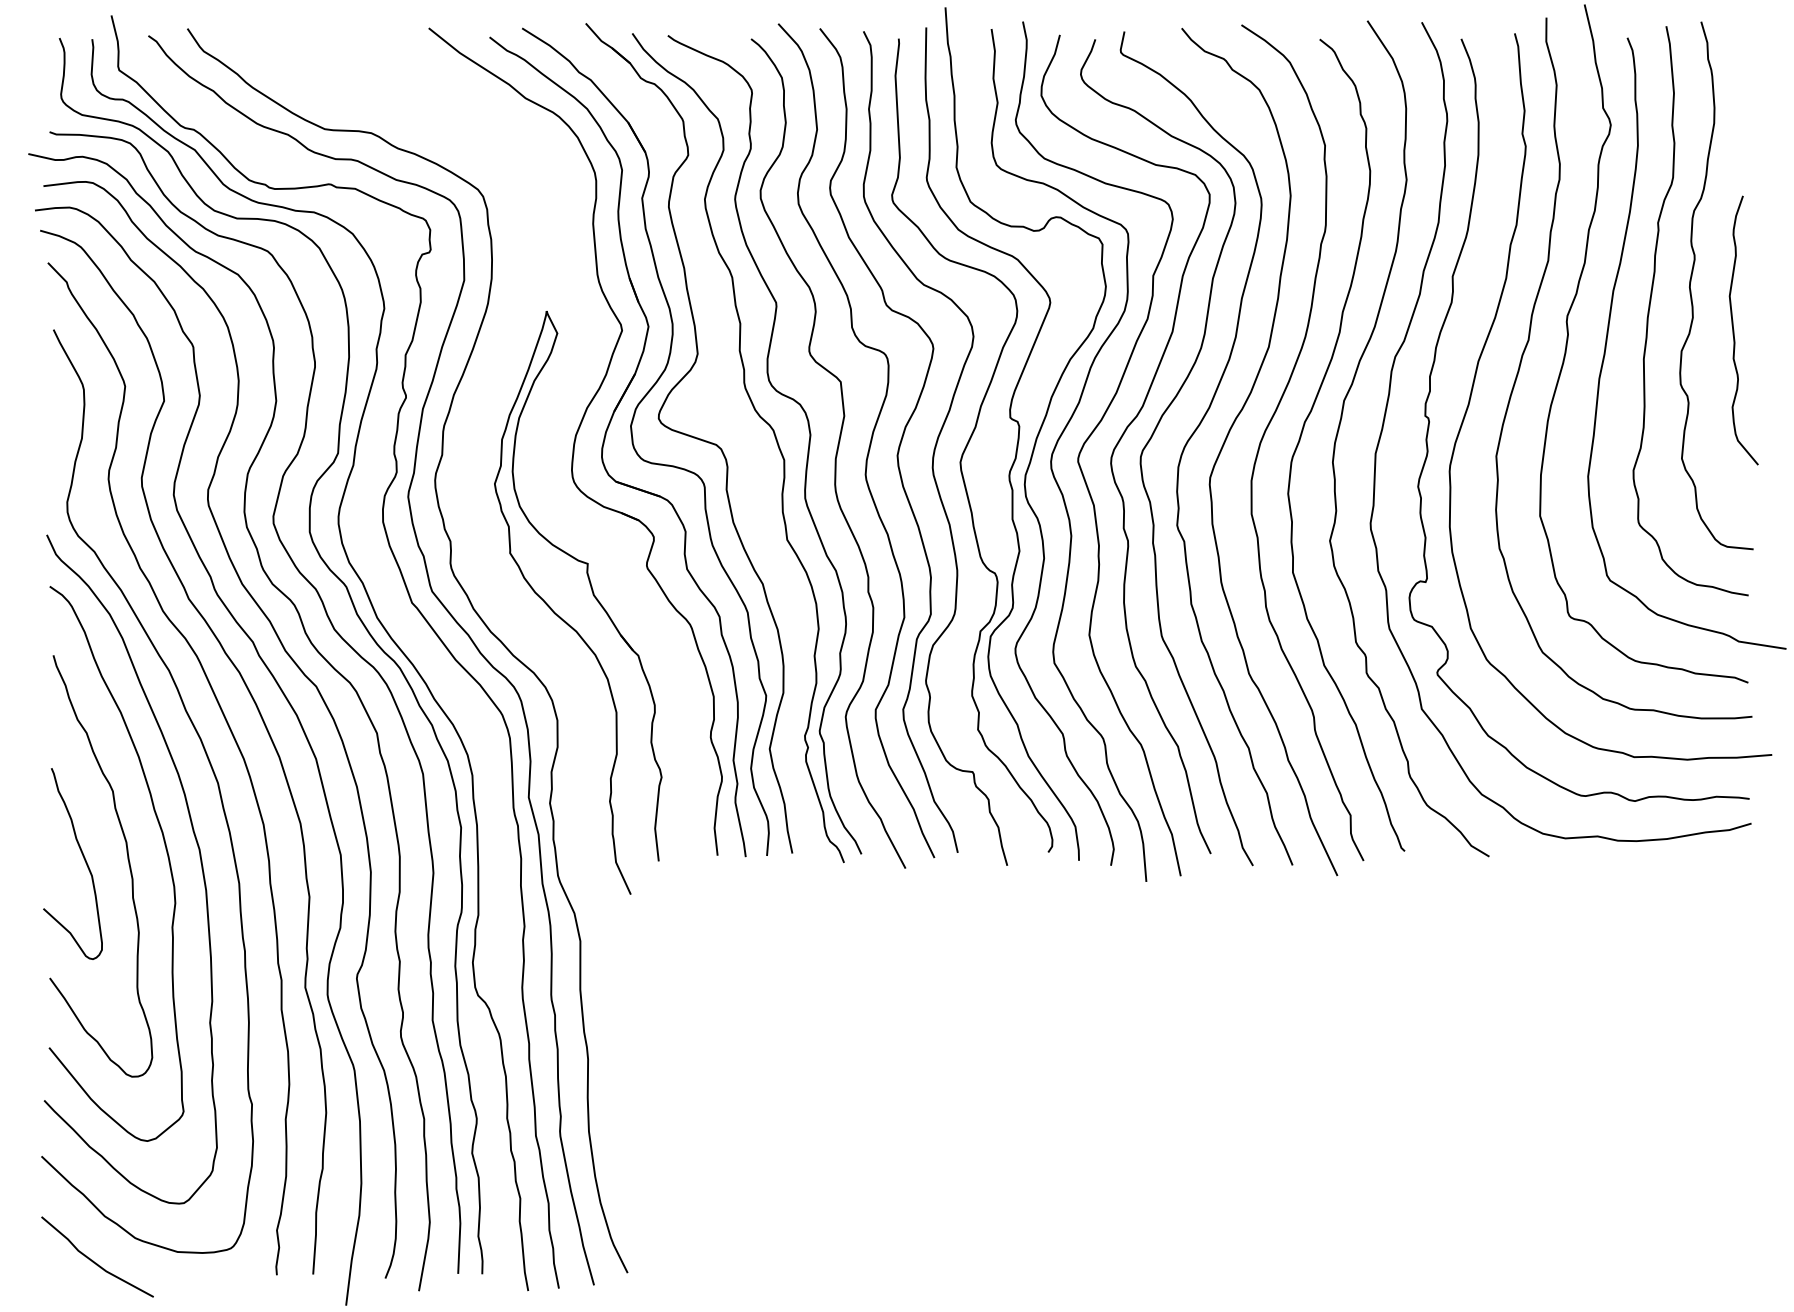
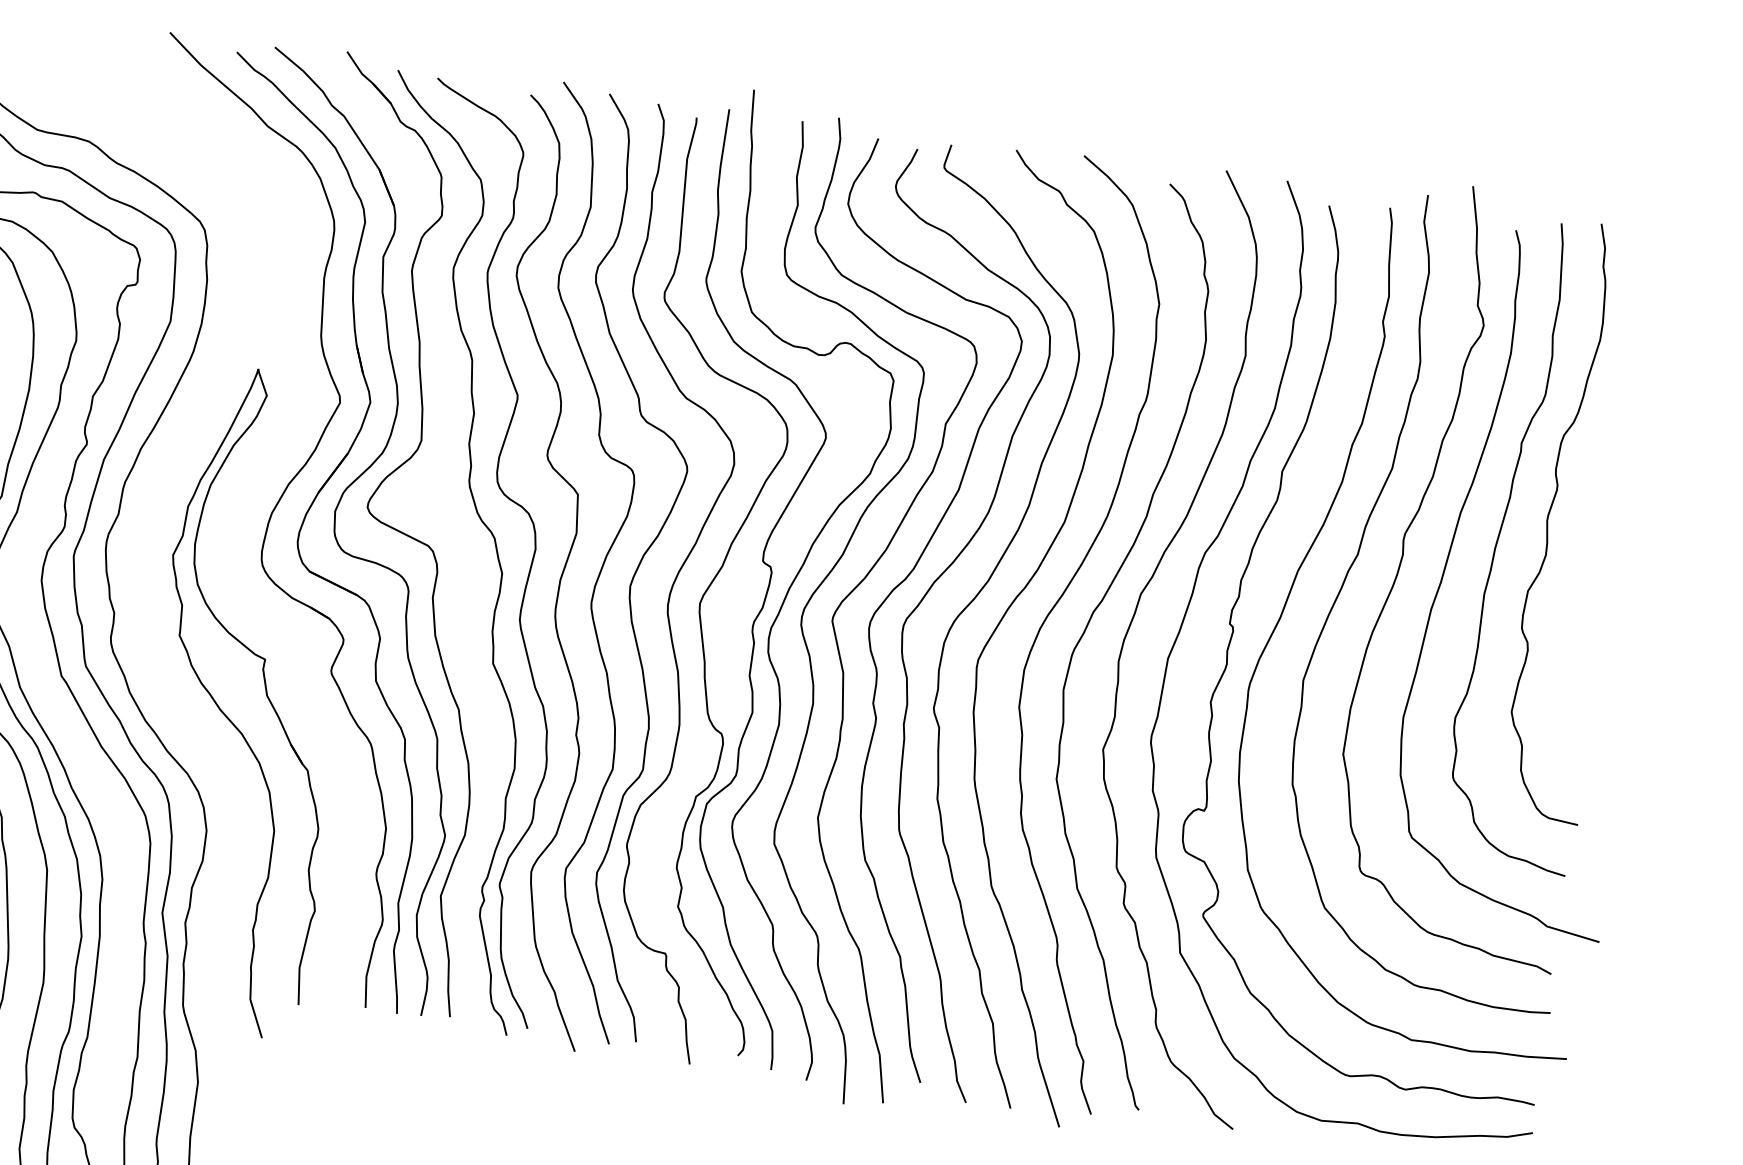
curve: (1734, 330) -> (1590, 576), removed

